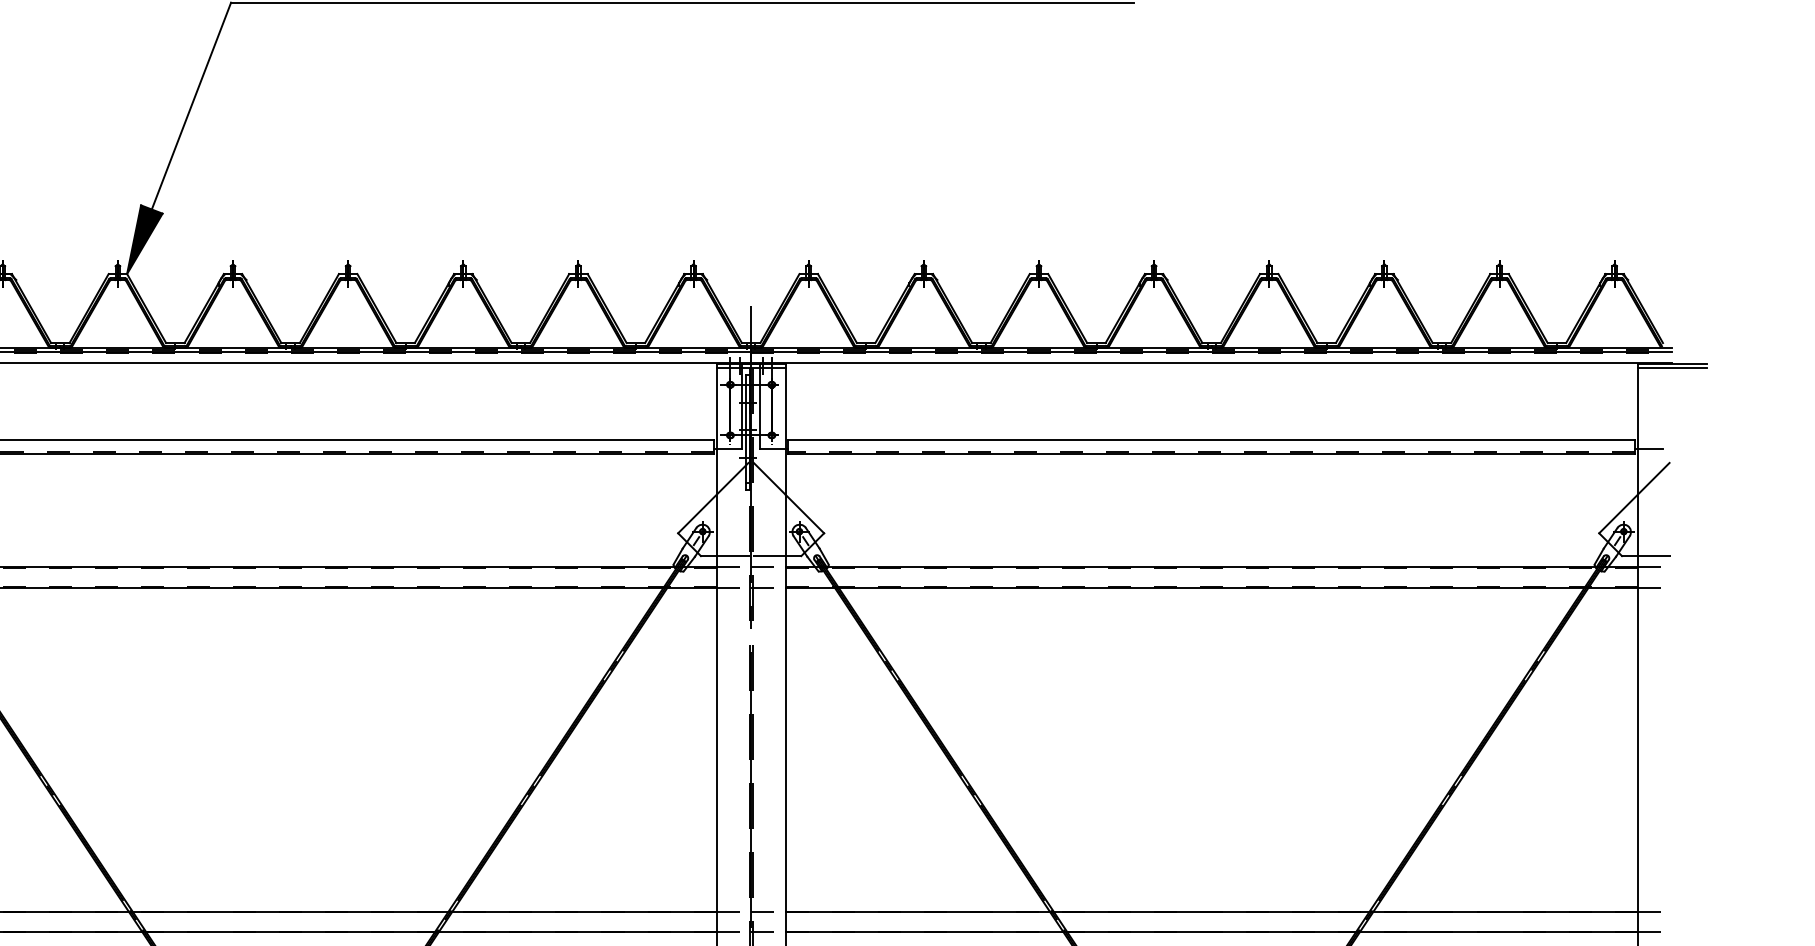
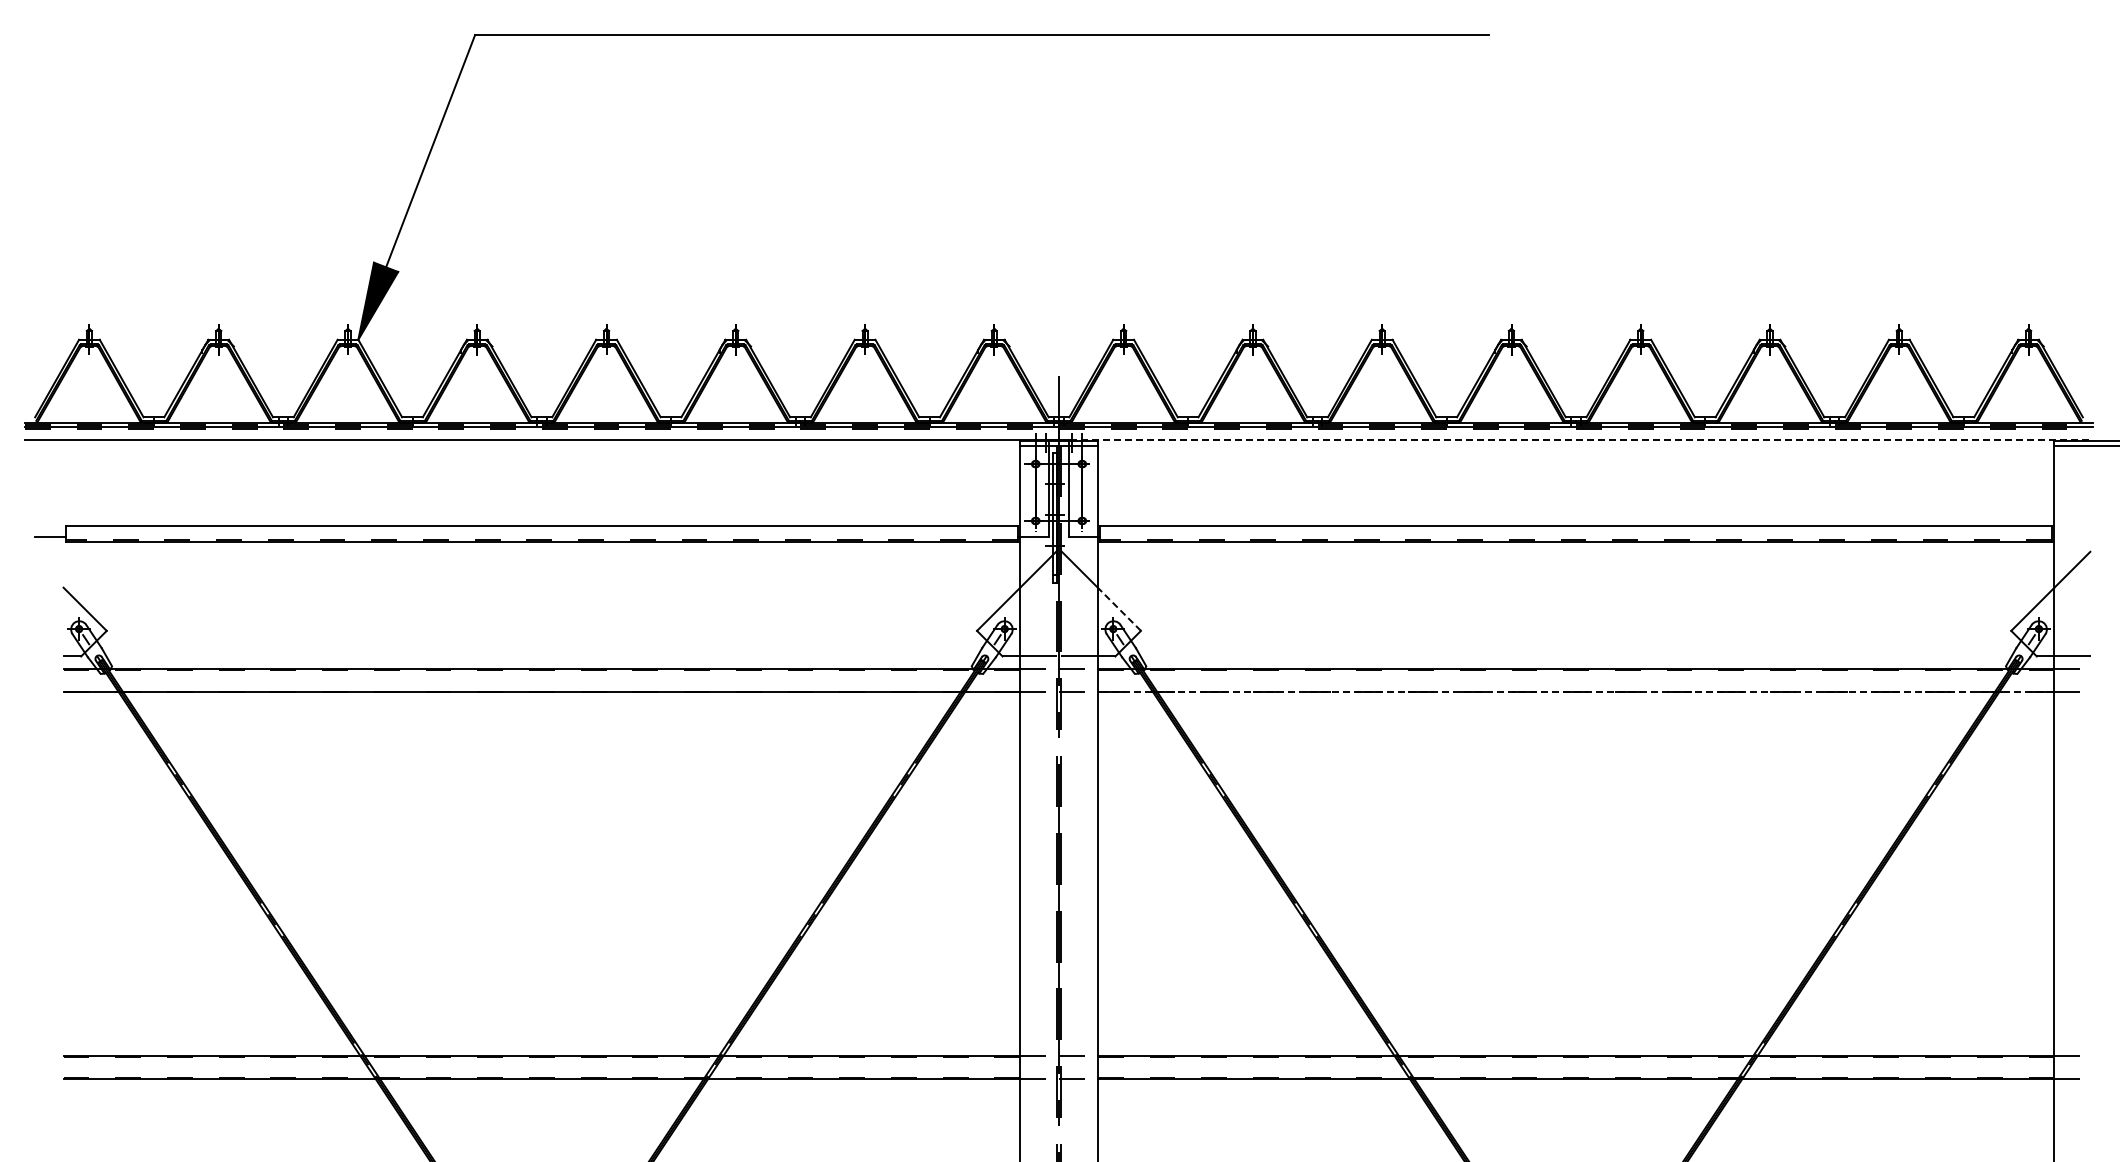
line: (1212, 362) -> (1576, 439), solid -> dashed
line: (1648, 449) -> (2066, 536), removed
line: (805, 514) -> (1119, 609), solid -> dashed
line: (1211, 588) -> (1575, 692), solid -> dashed

